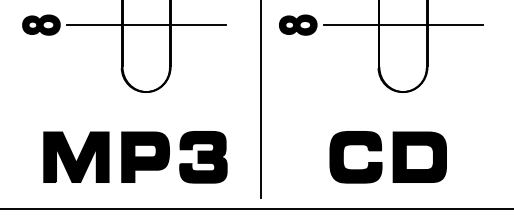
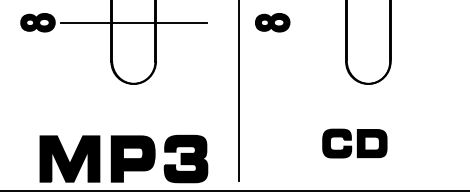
line: (402, 25) -> (367, 23), removed
part: (135, 157) -> (123, 159), moved
part: (387, 157) -> (354, 143), size x0.6

